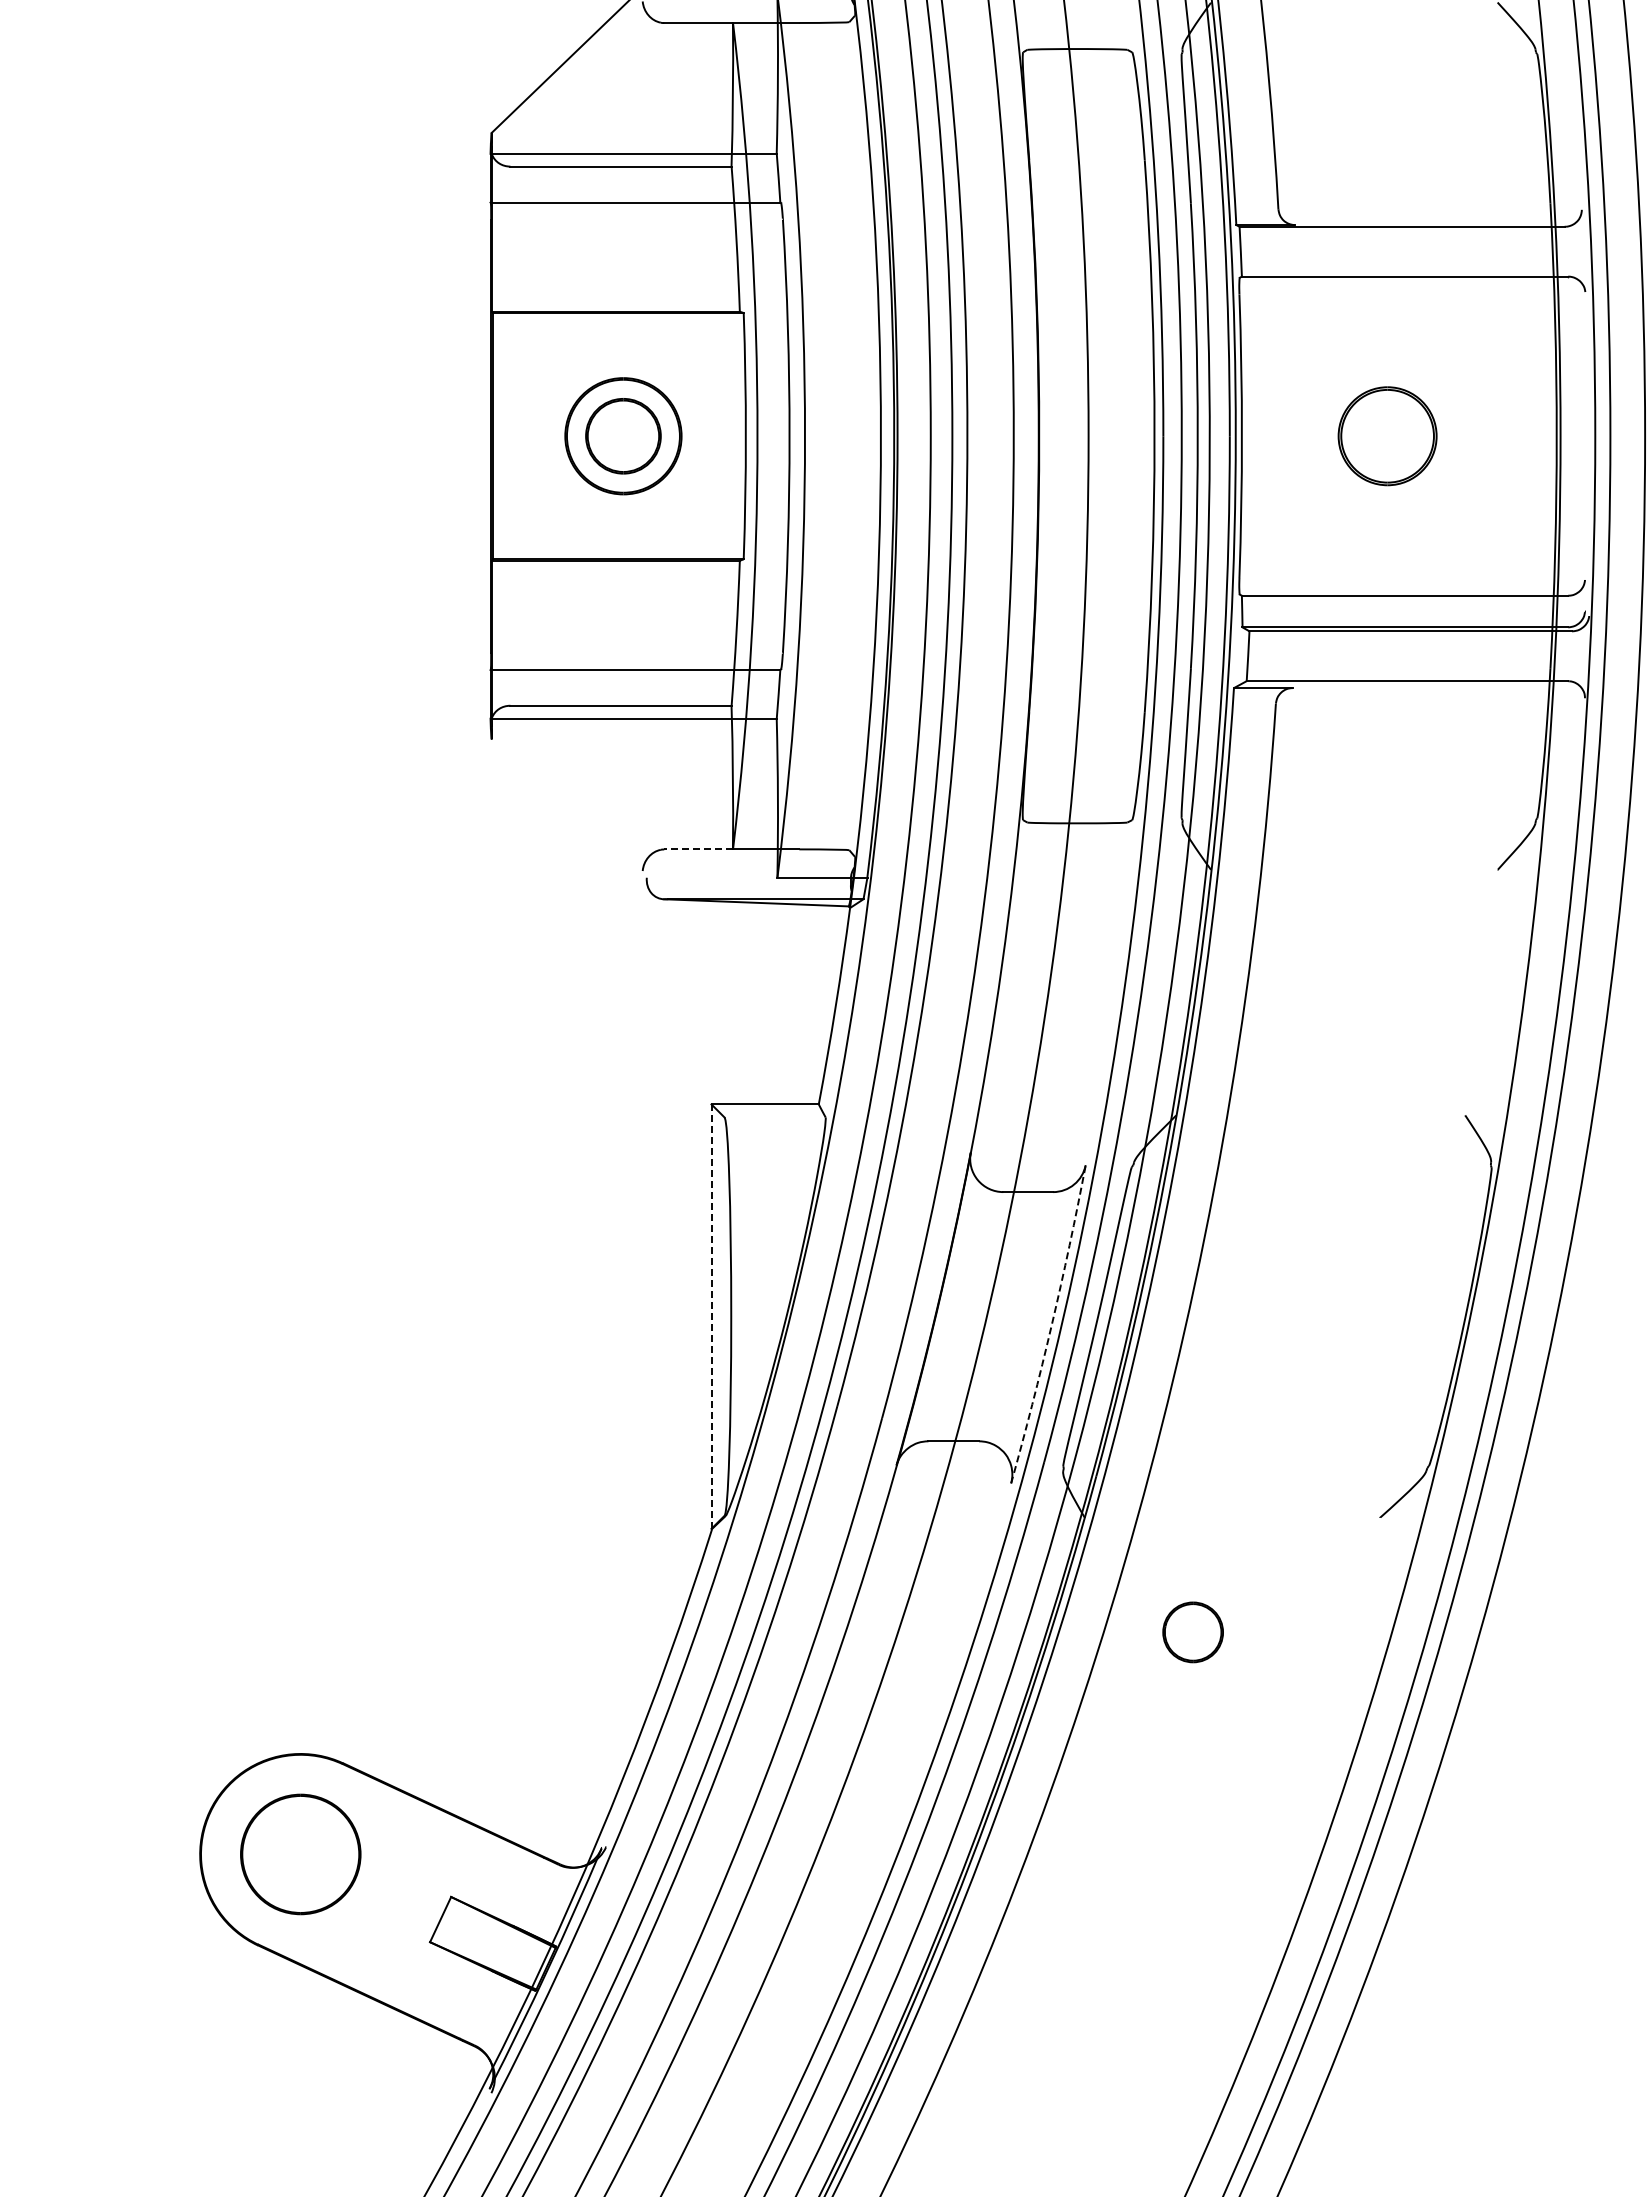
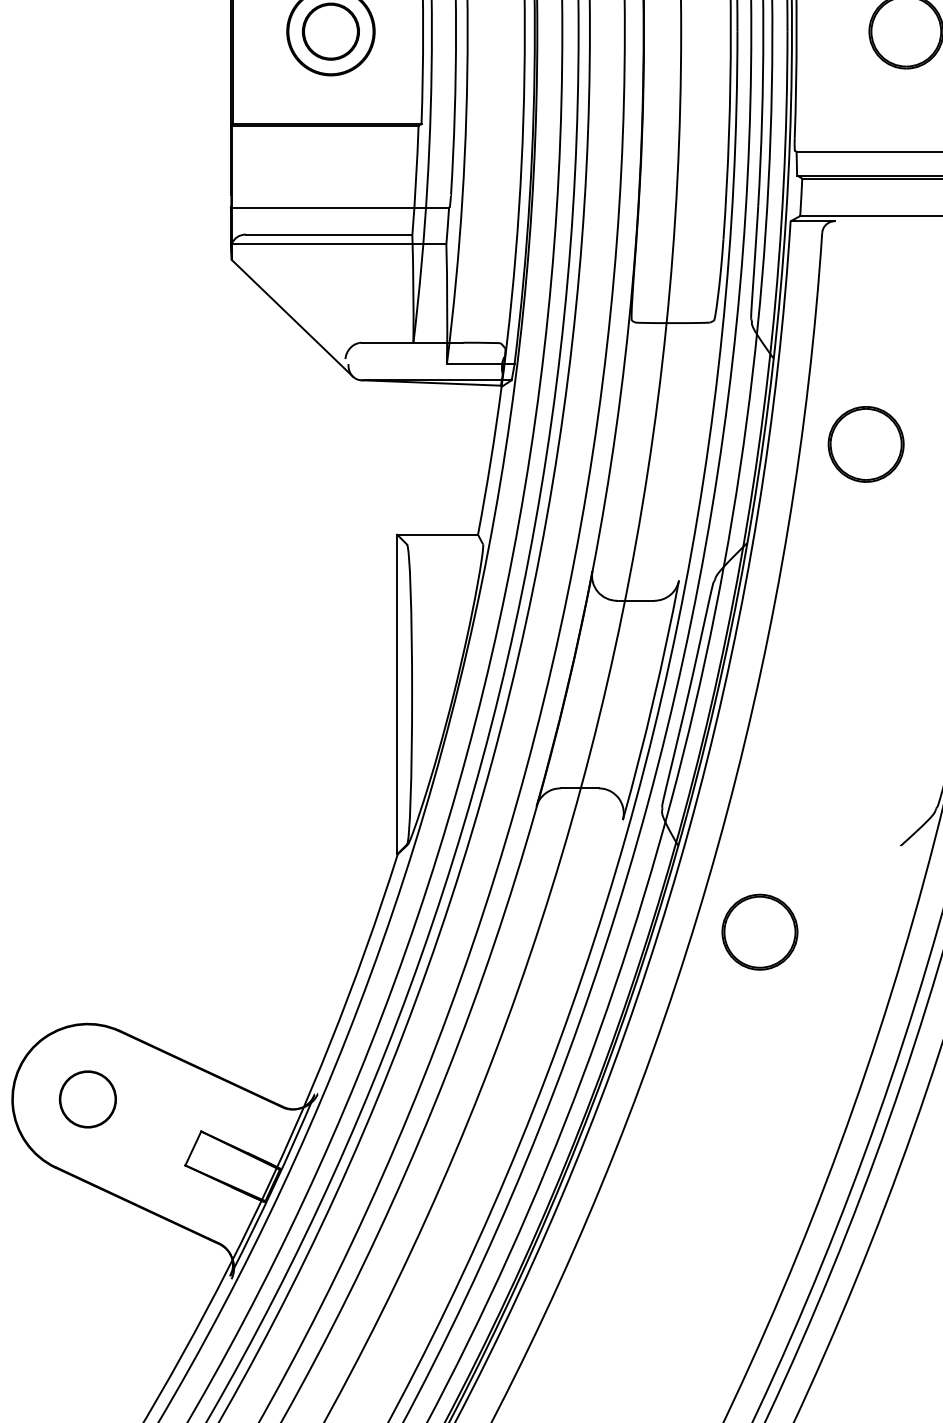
line: (571, 816) -> (291, 317), added
line: (698, 849) -> (387, 342), dashed -> solid
part: (1333, 984) -> (865, 444), added
line: (711, 1316) -> (397, 694), dashed -> solid
arc: (1051, 1325) -> (653, 701), dashed -> solid
part: (1192, 1632) -> (759, 932), size x1.67
part: (300, 1854) -> (87, 1099), size x0.62

